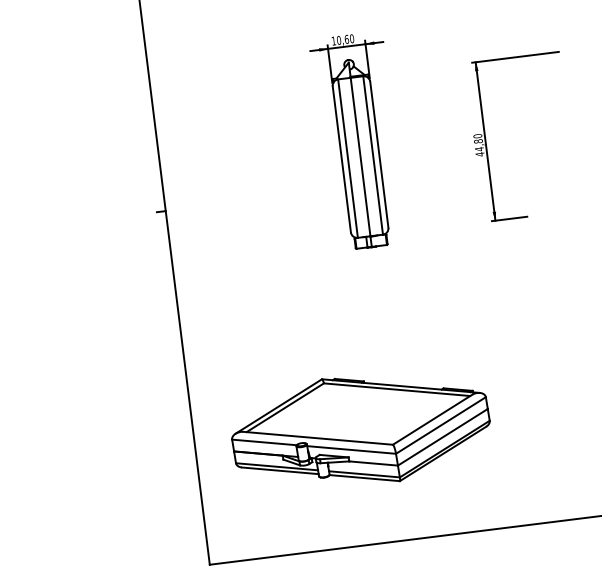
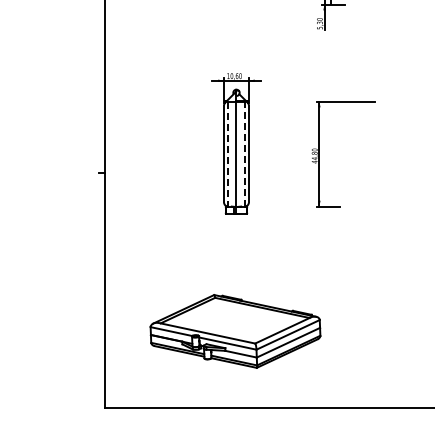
line: (372, 156) -> (244, 154), solid -> dashed
line: (348, 159) -> (228, 154), solid -> dashed
part: (360, 430) -> (235, 331), moved

